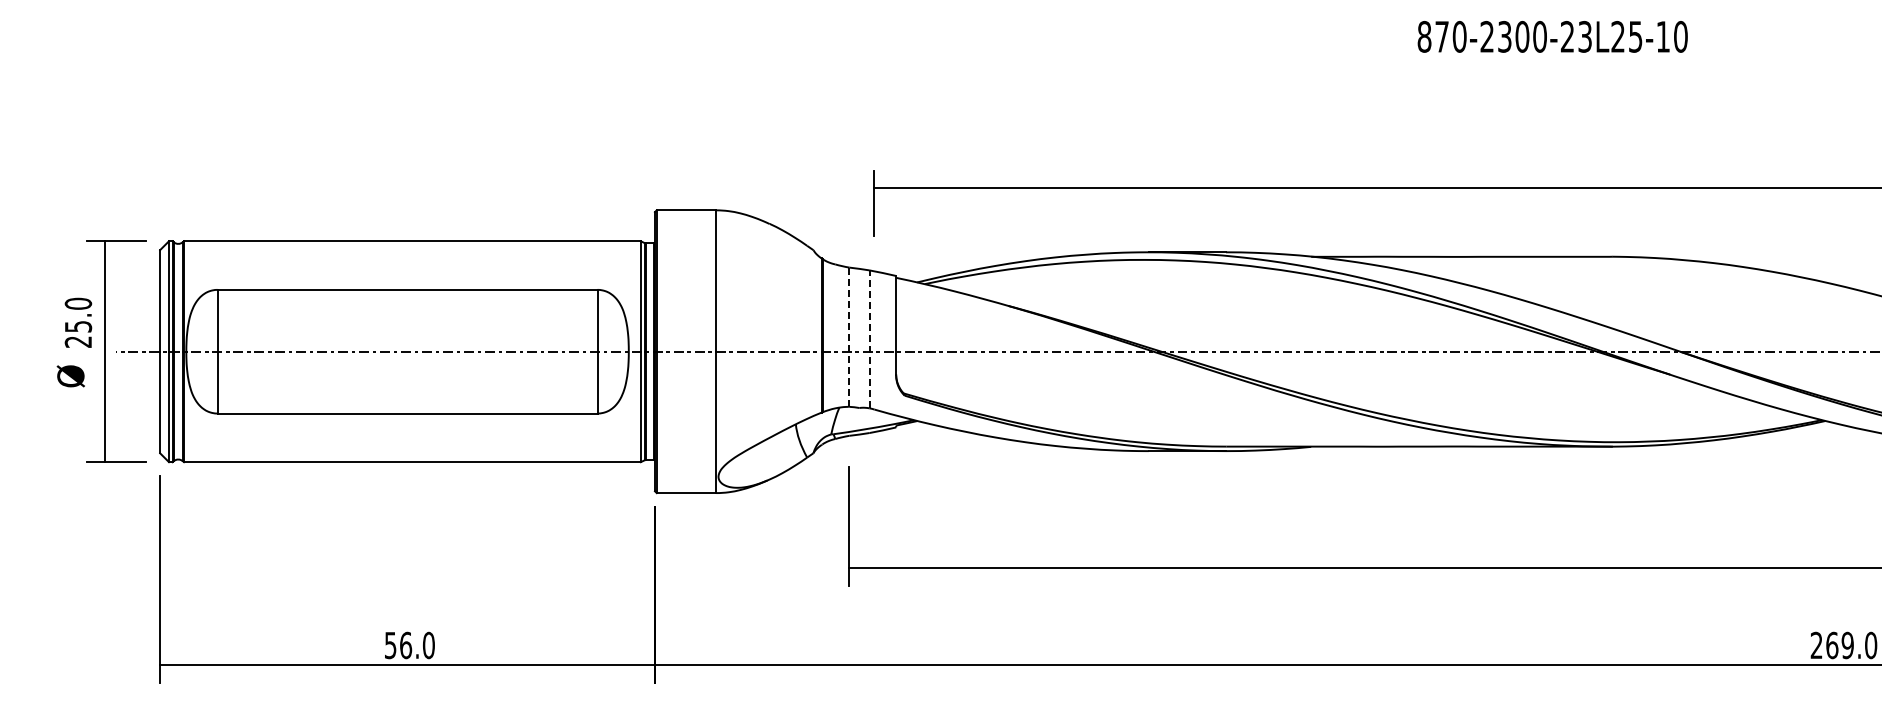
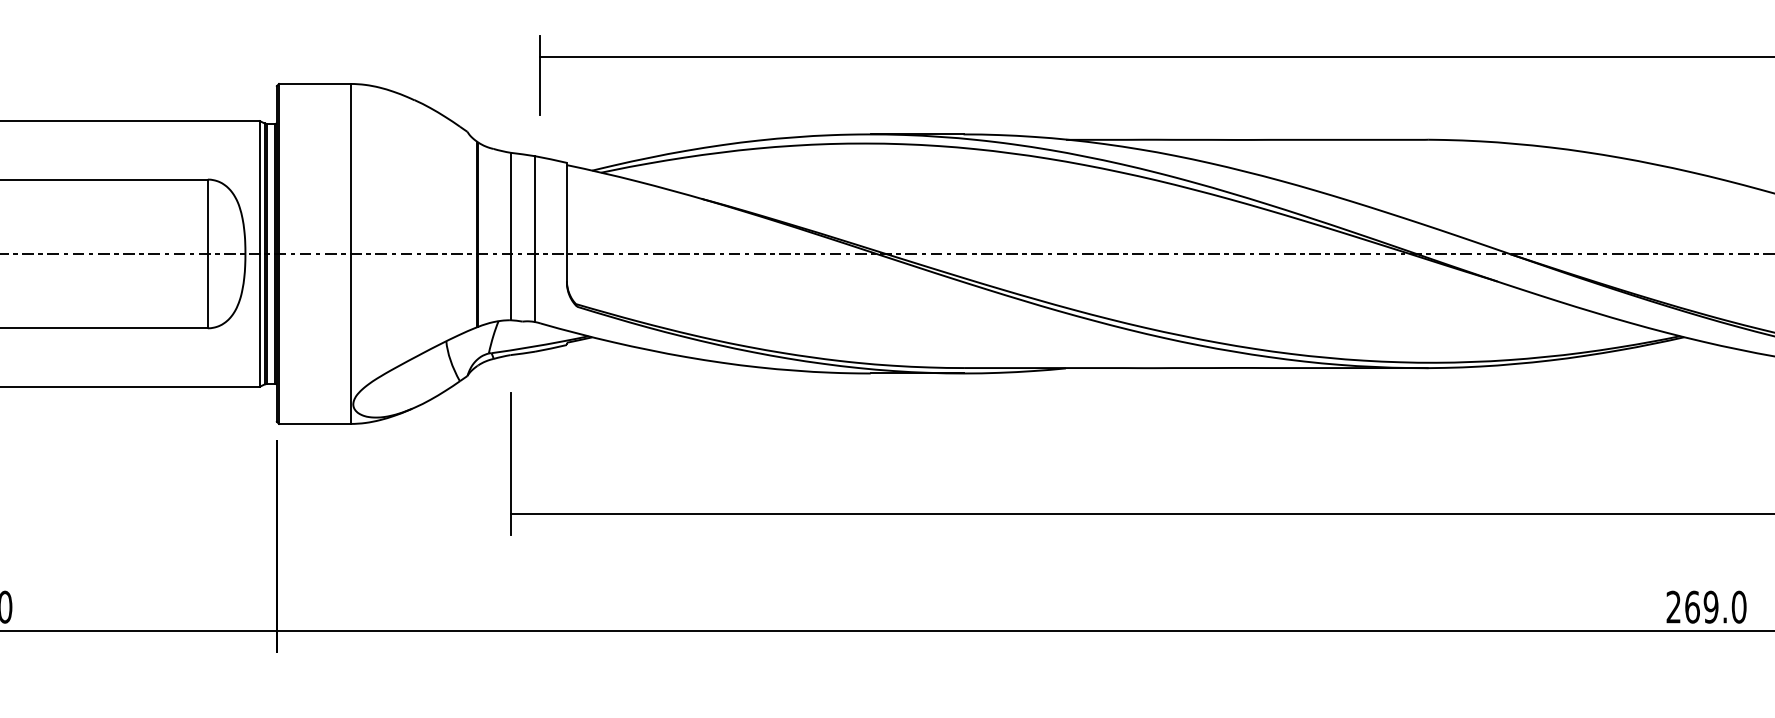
line: (849, 337) -> (510, 236), dashed -> solid
line: (869, 339) -> (534, 239), dashed -> solid

